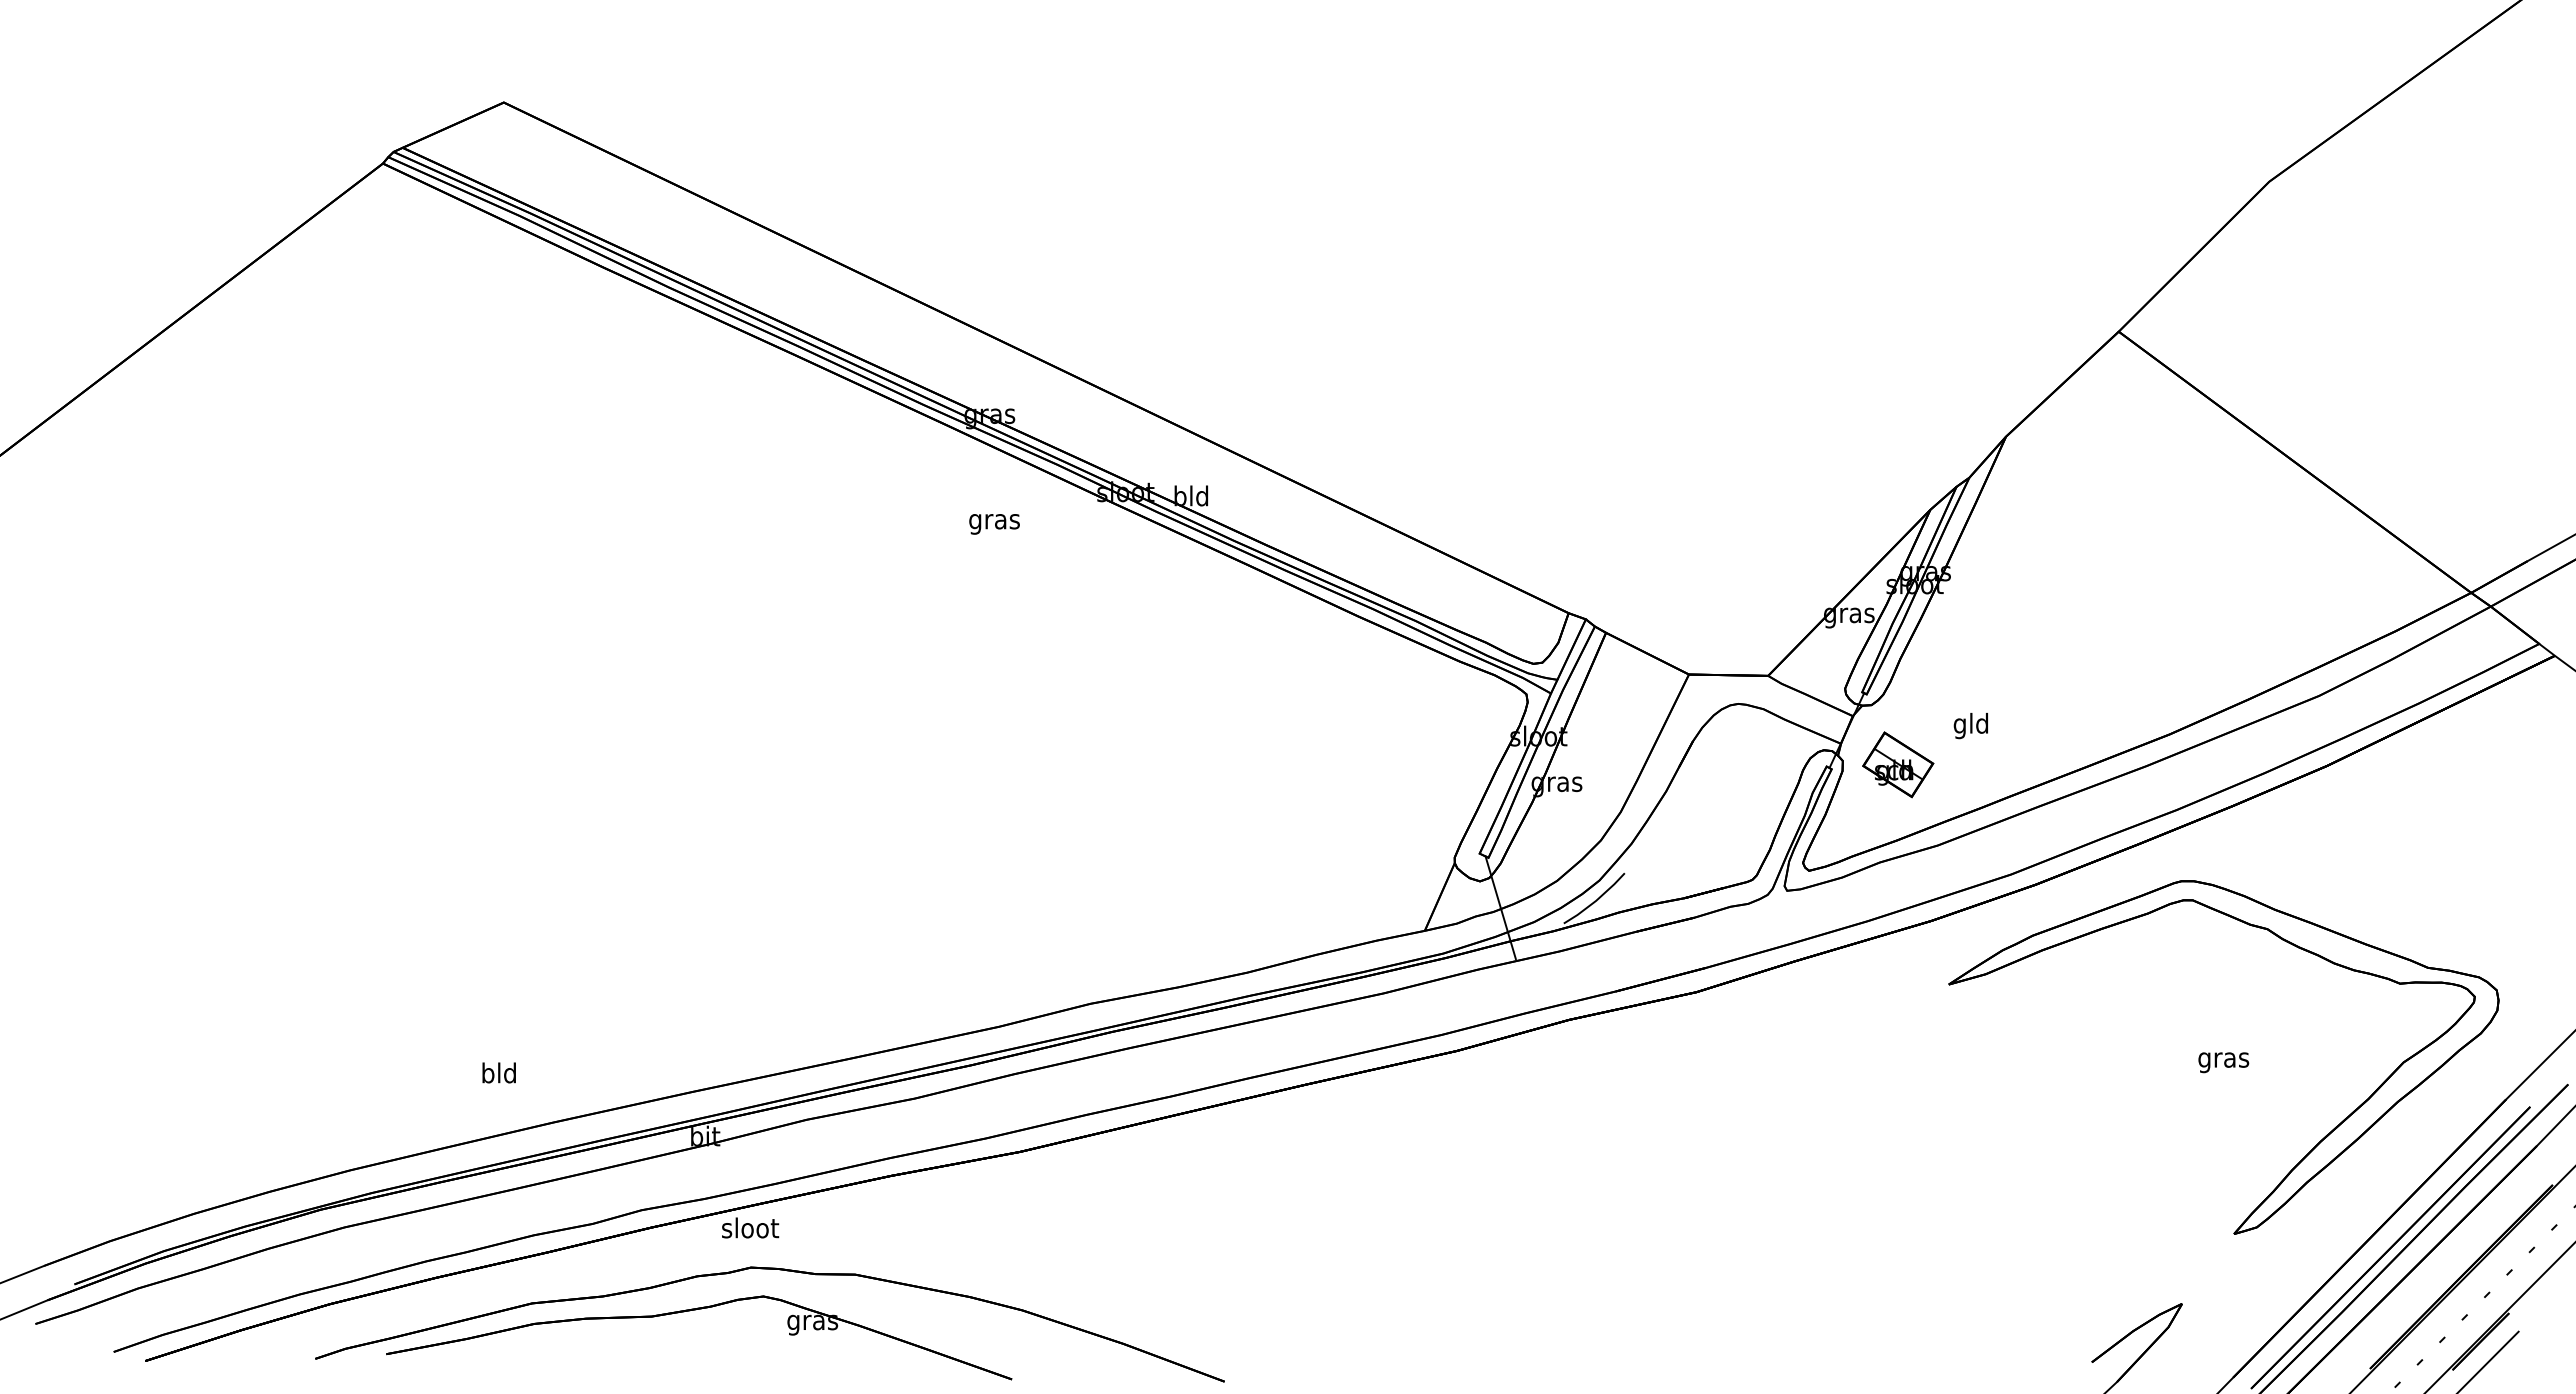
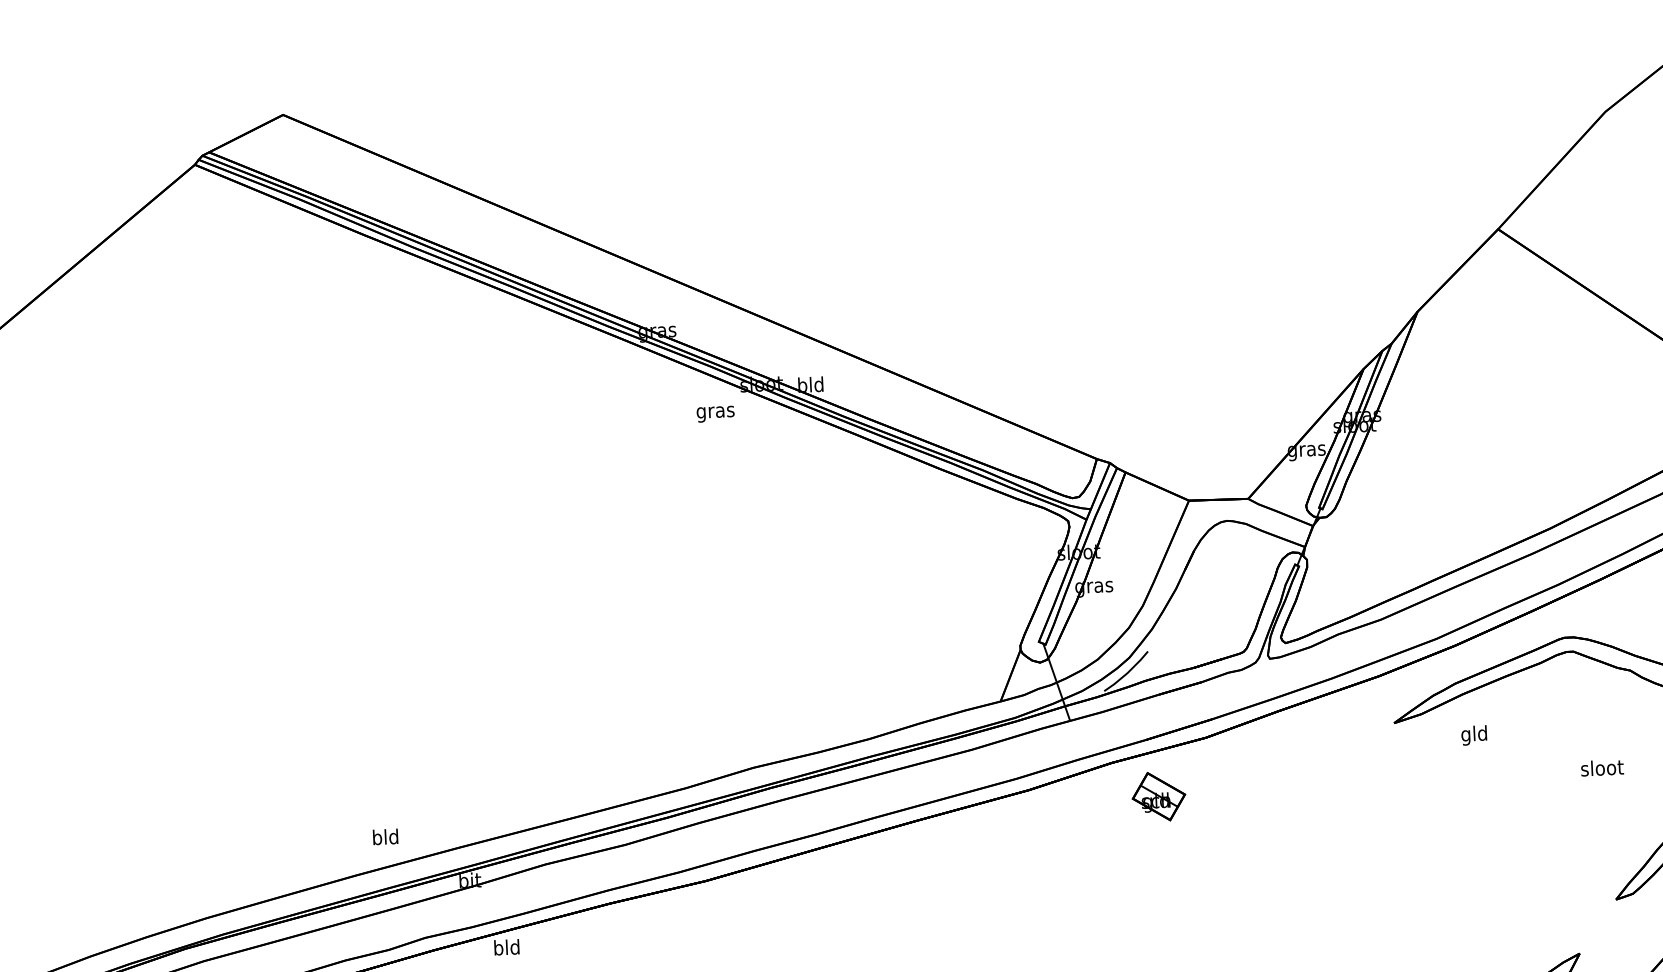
text: (994, 524) -> (715, 414), moved
text: (1970, 726) -> (1473, 735), moved
part: (1898, 764) -> (1159, 796), moved
text: (2223, 1060) -> (1602, 770), gras -> sloot
text: (498, 1072) -> (385, 836), moved
text: (750, 1227) -> (507, 947), sloot -> bld

